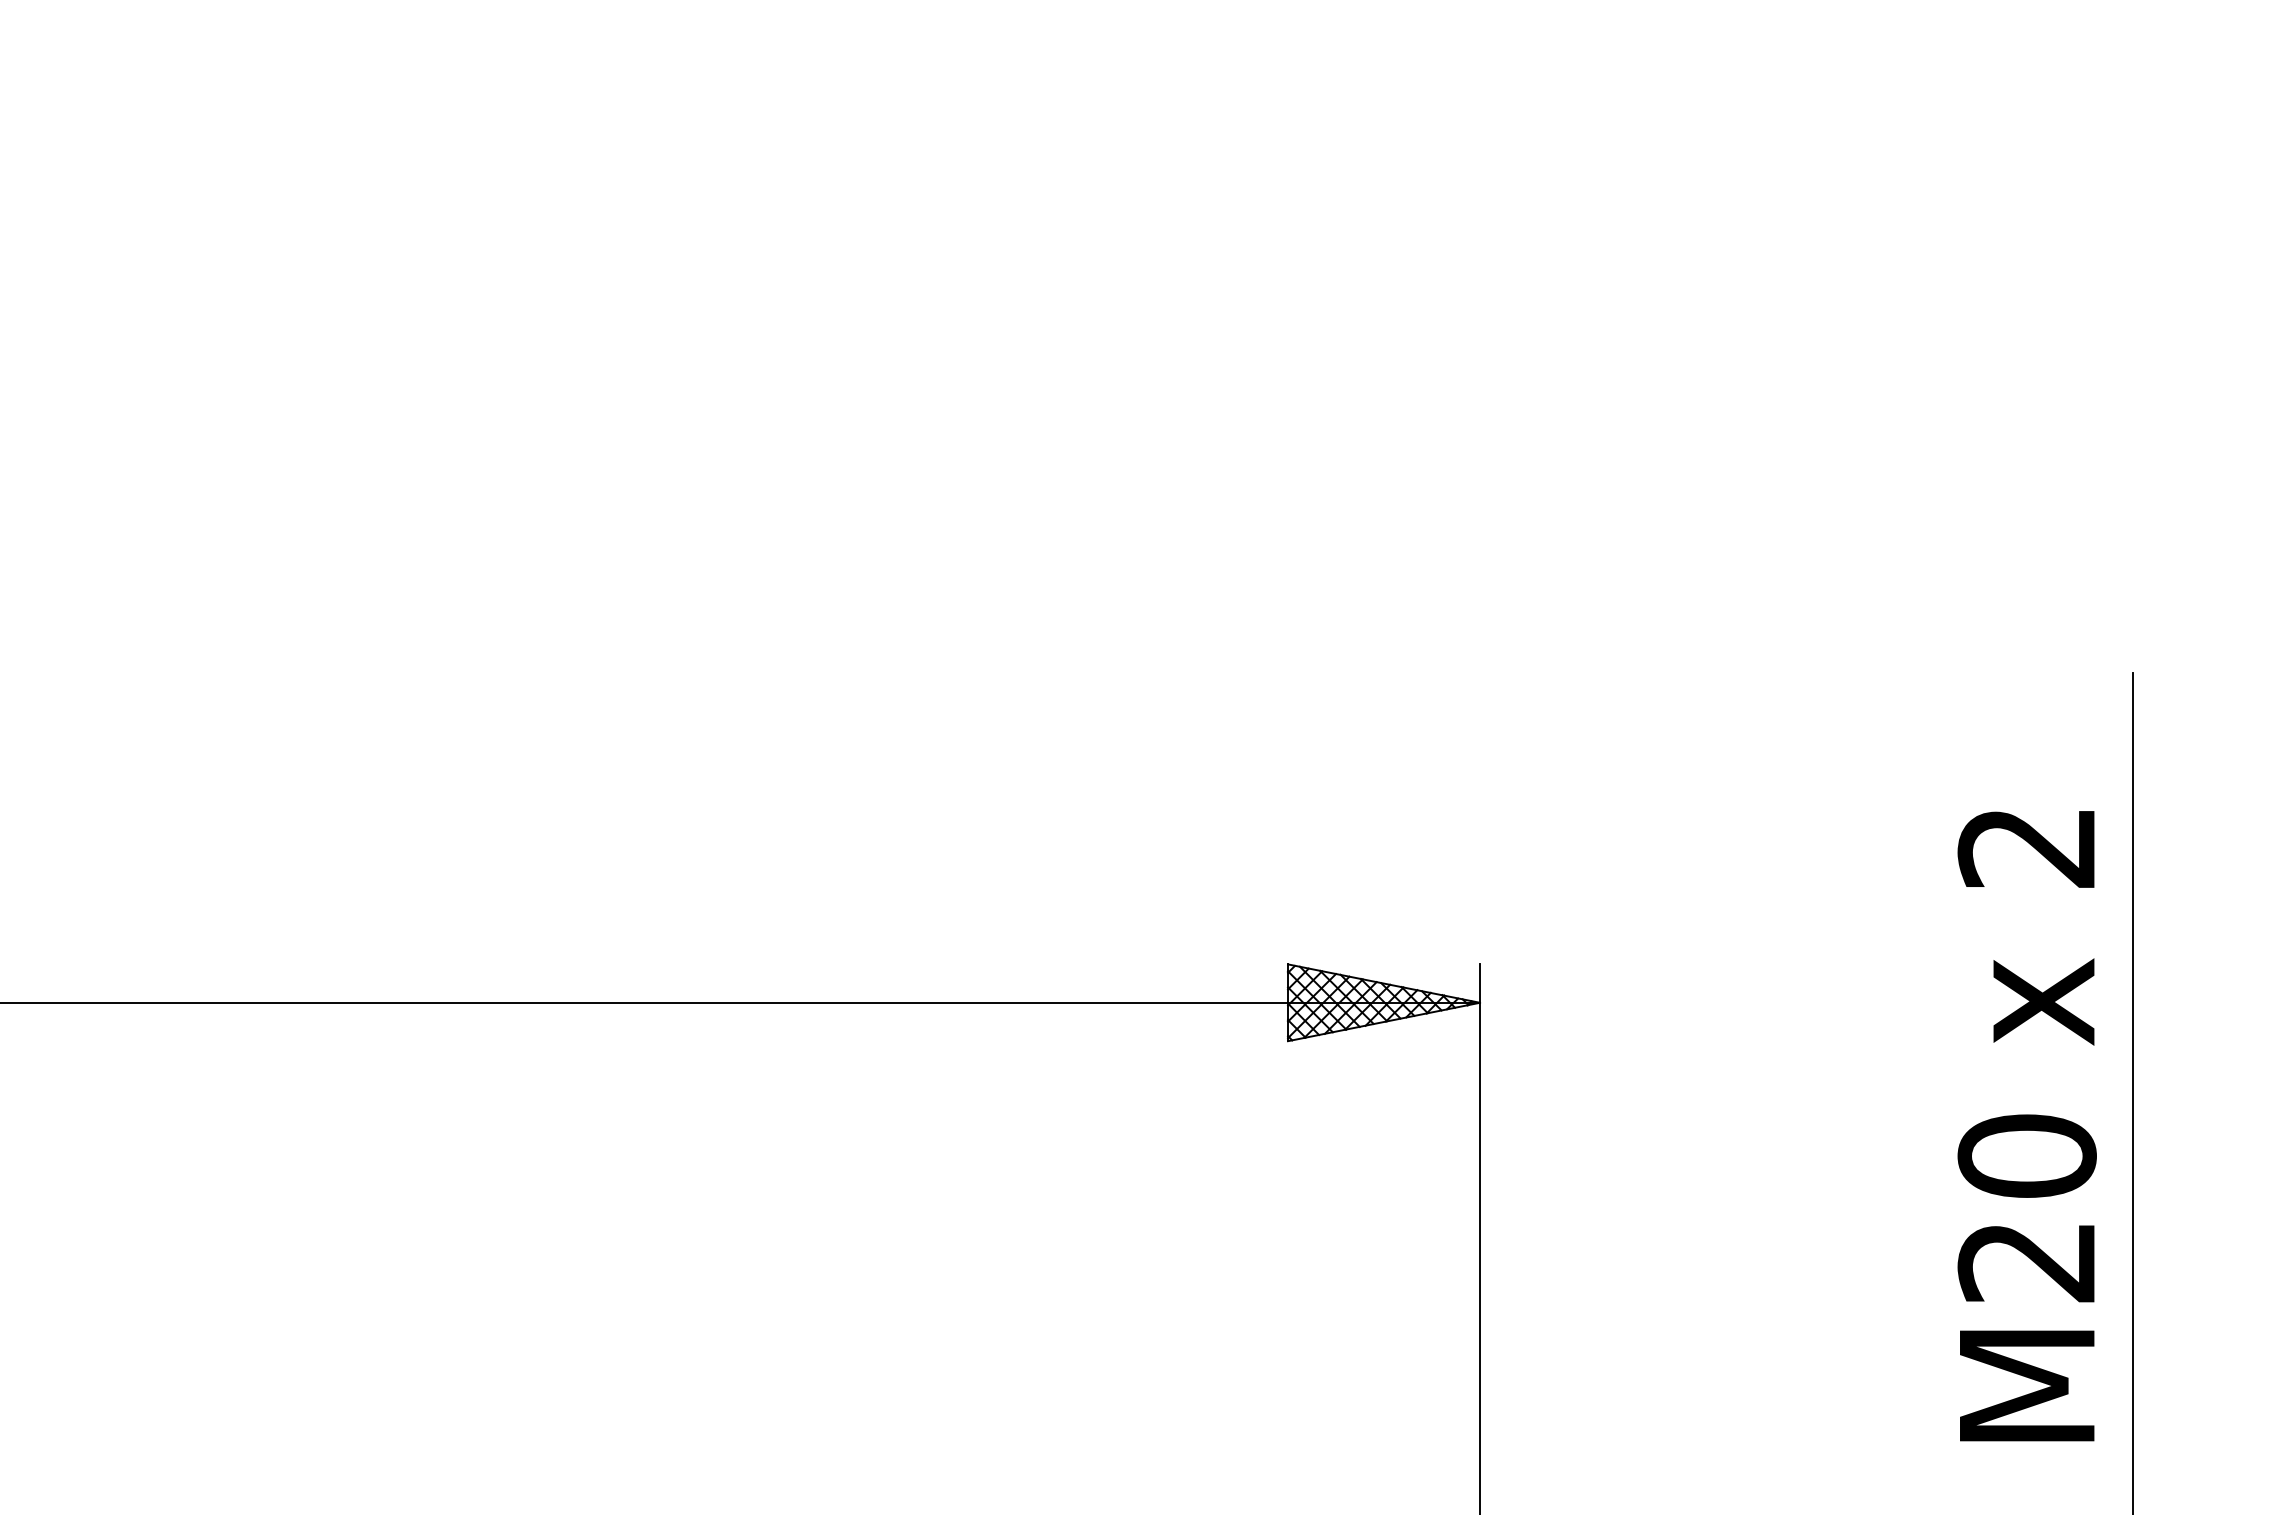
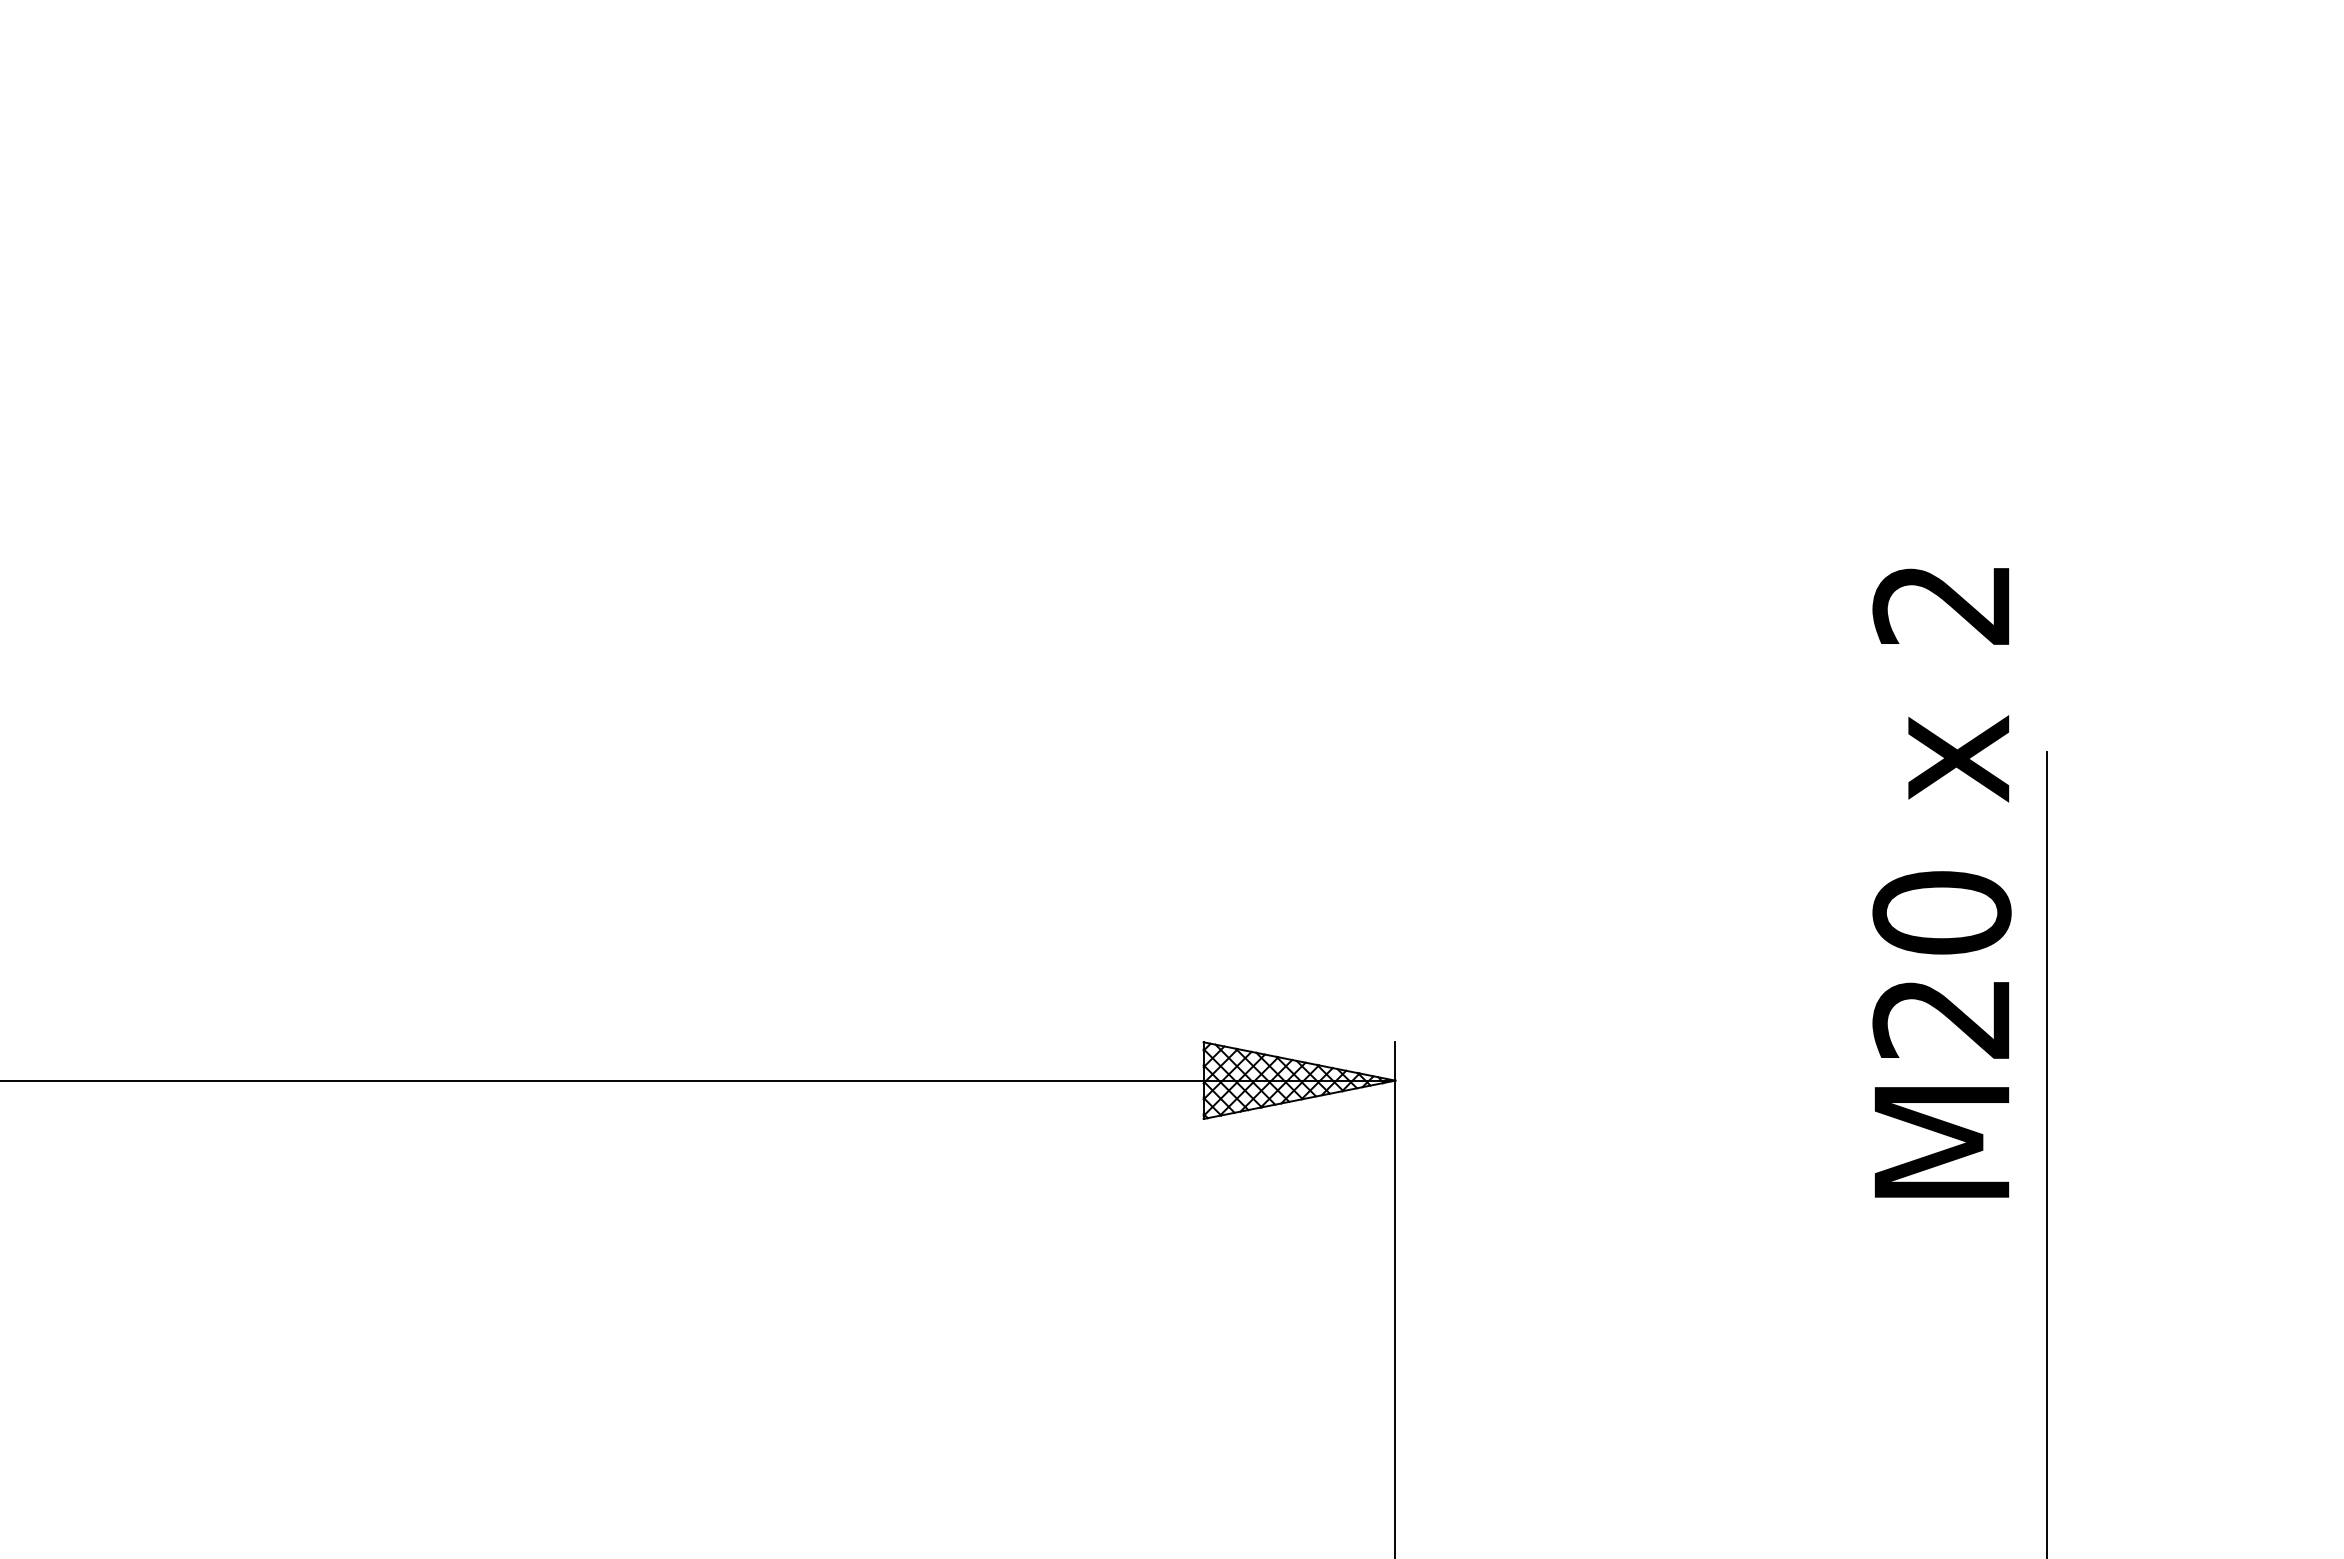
text: (2026, 1125) -> (1941, 882), moved

